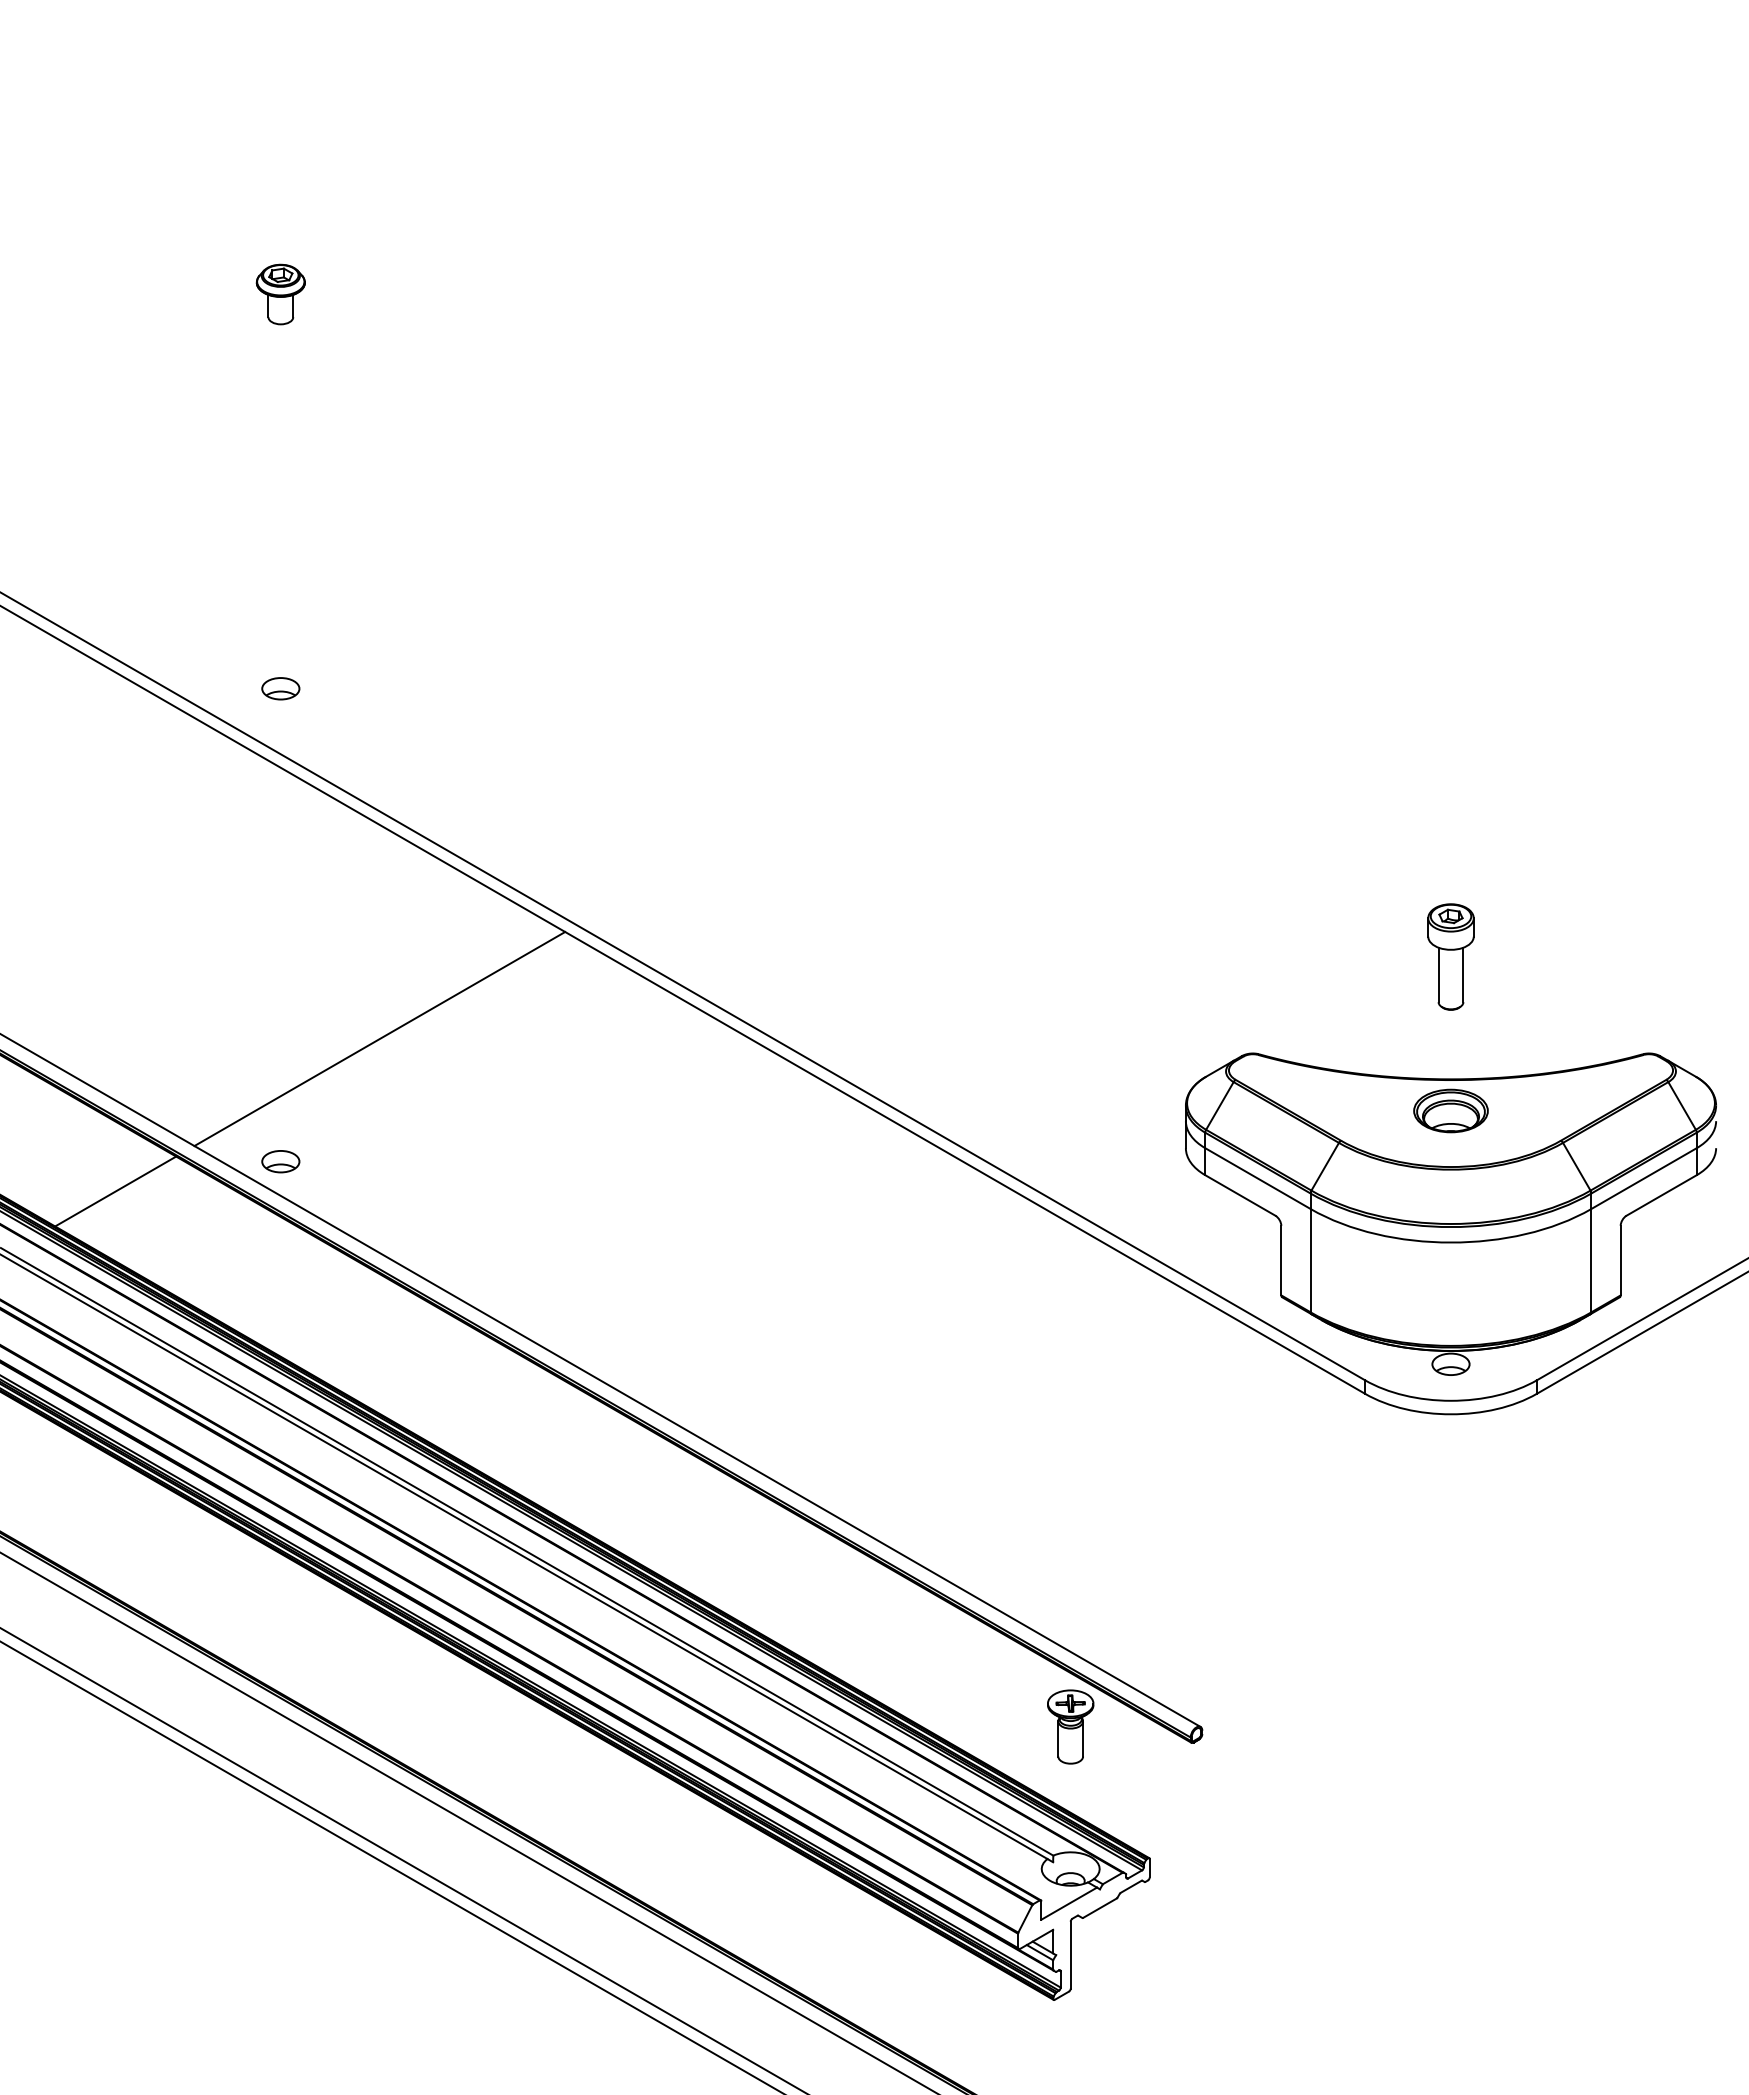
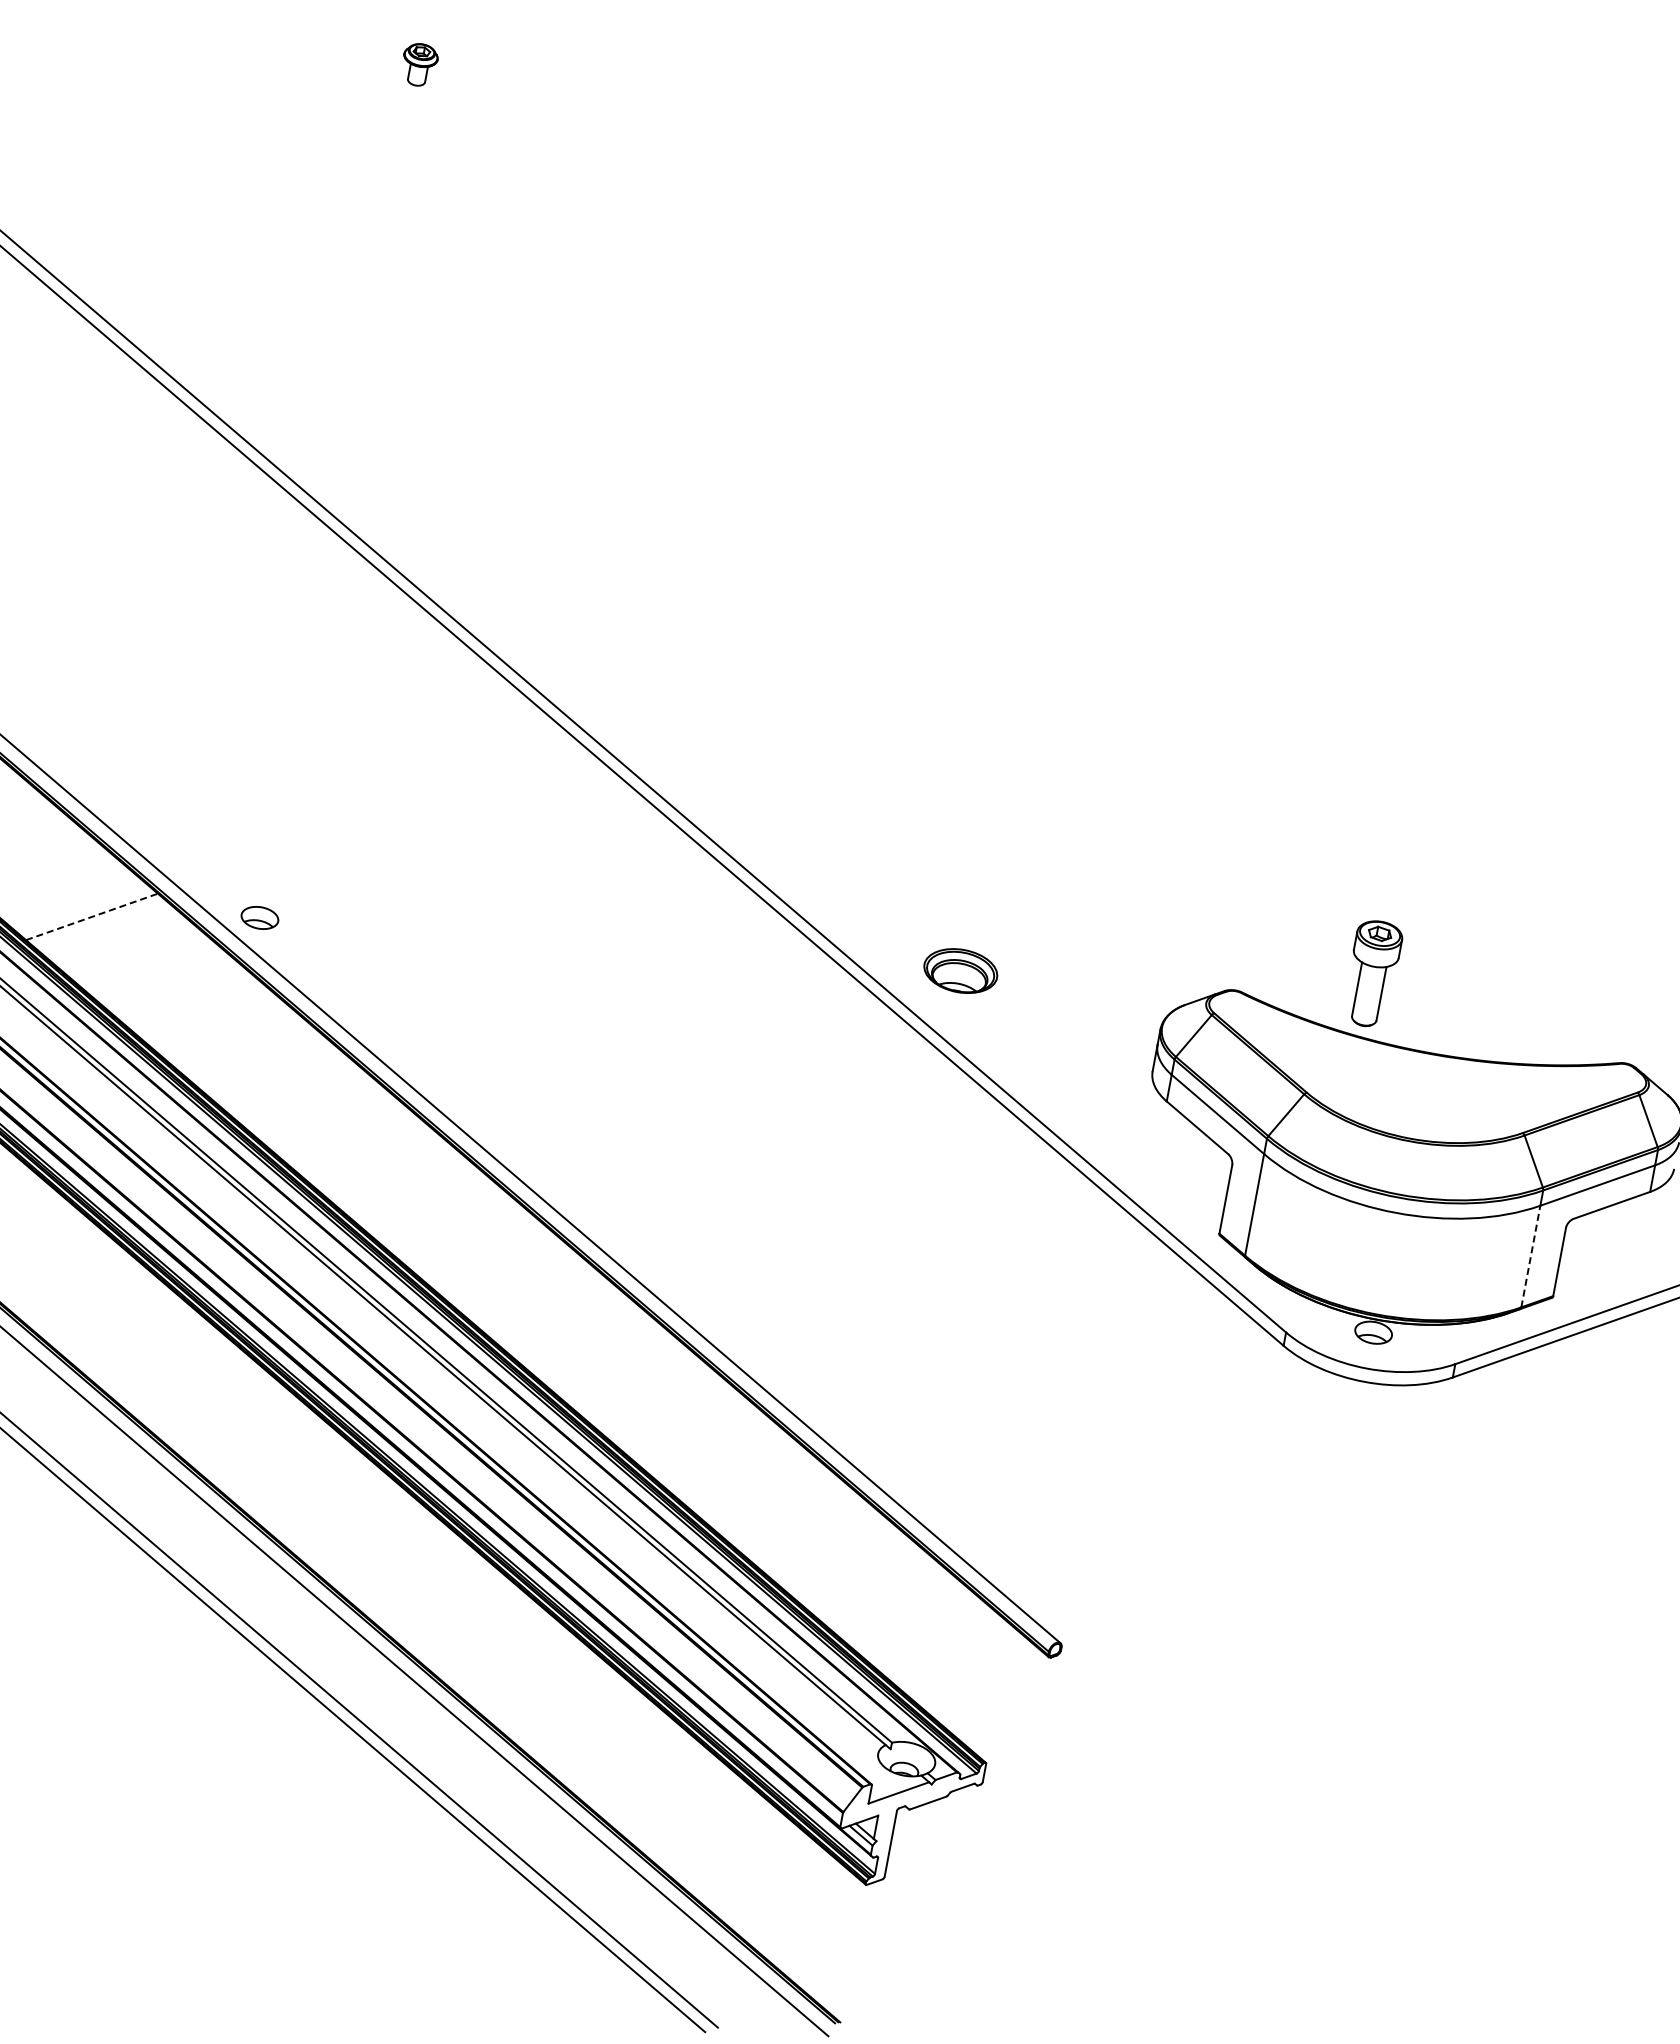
part: (280, 294) -> (419, 64), size x0.7
part: (280, 688) -> (346, 452), removed
part: (1450, 956) -> (1372, 973), moved
line: (379, 1038) -> (379, 814), removed
part: (1450, 1110) -> (960, 970), moved
line: (115, 1191) -> (91, 916), solid -> dashed
line: (1591, 1260) -> (1530, 1256), solid -> dashed
part: (1070, 1726) -> (932, 1618), removed

